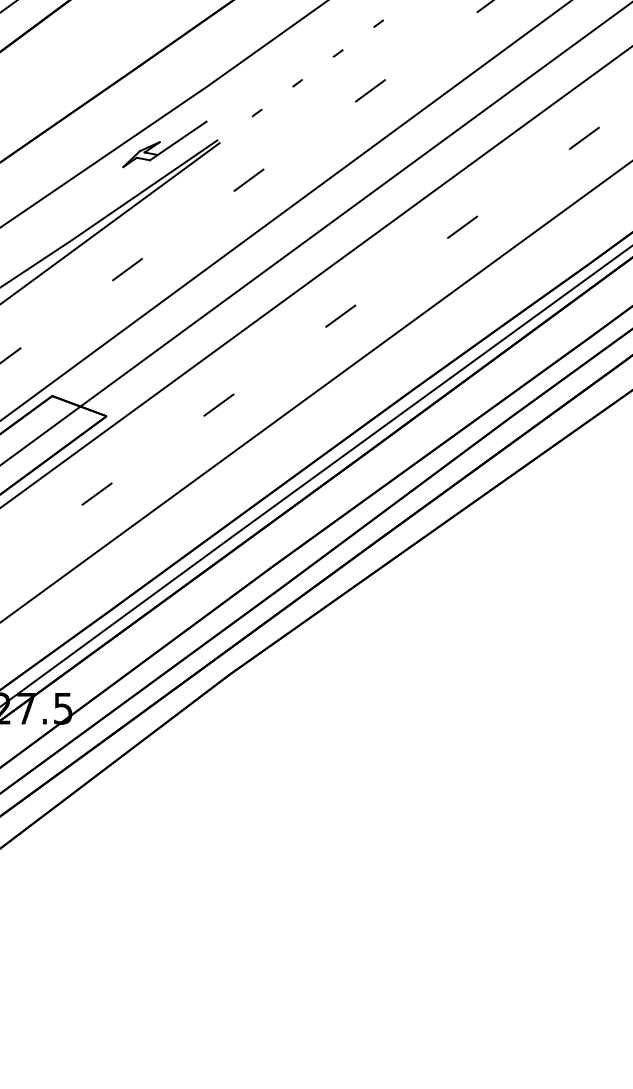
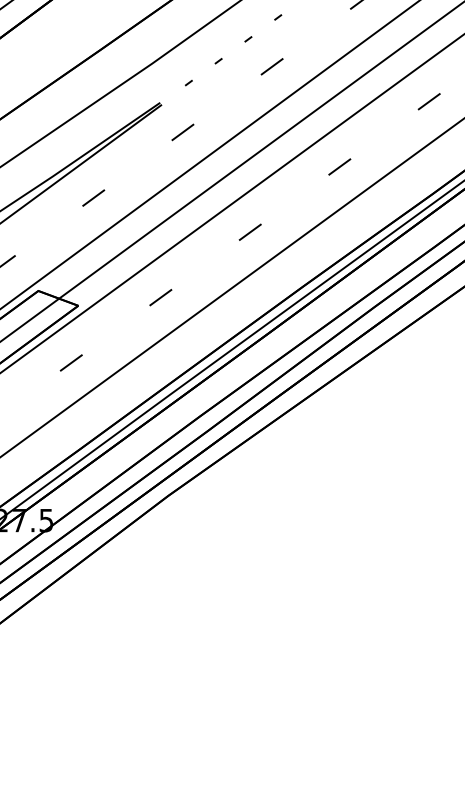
part: (164, 143) -> (120, 105), removed

